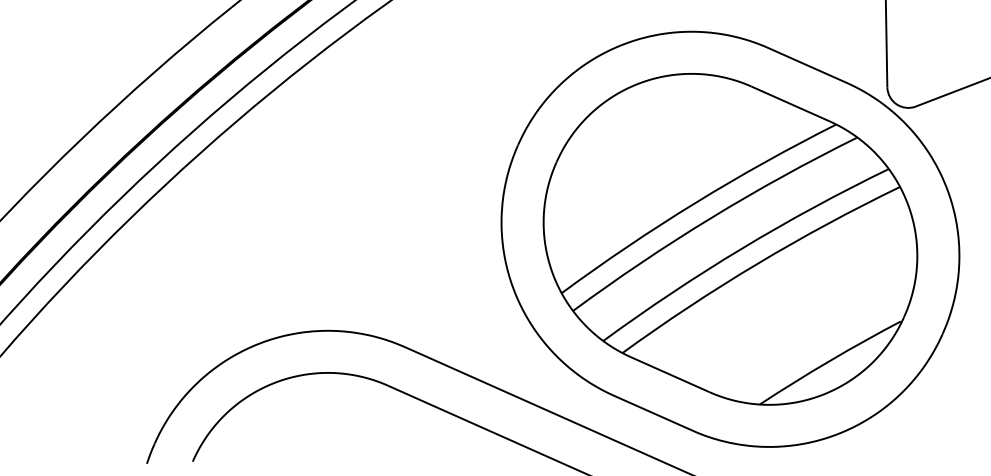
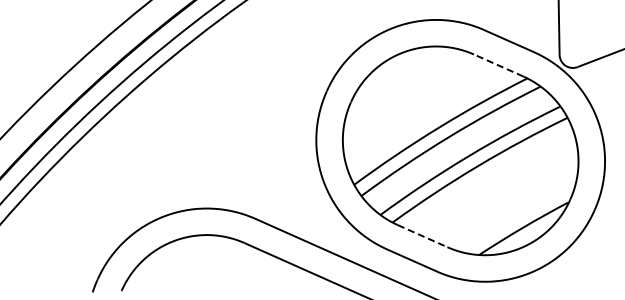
line: (790, 104) -> (498, 65), solid -> dashed
line: (671, 375) -> (423, 236), solid -> dashed

